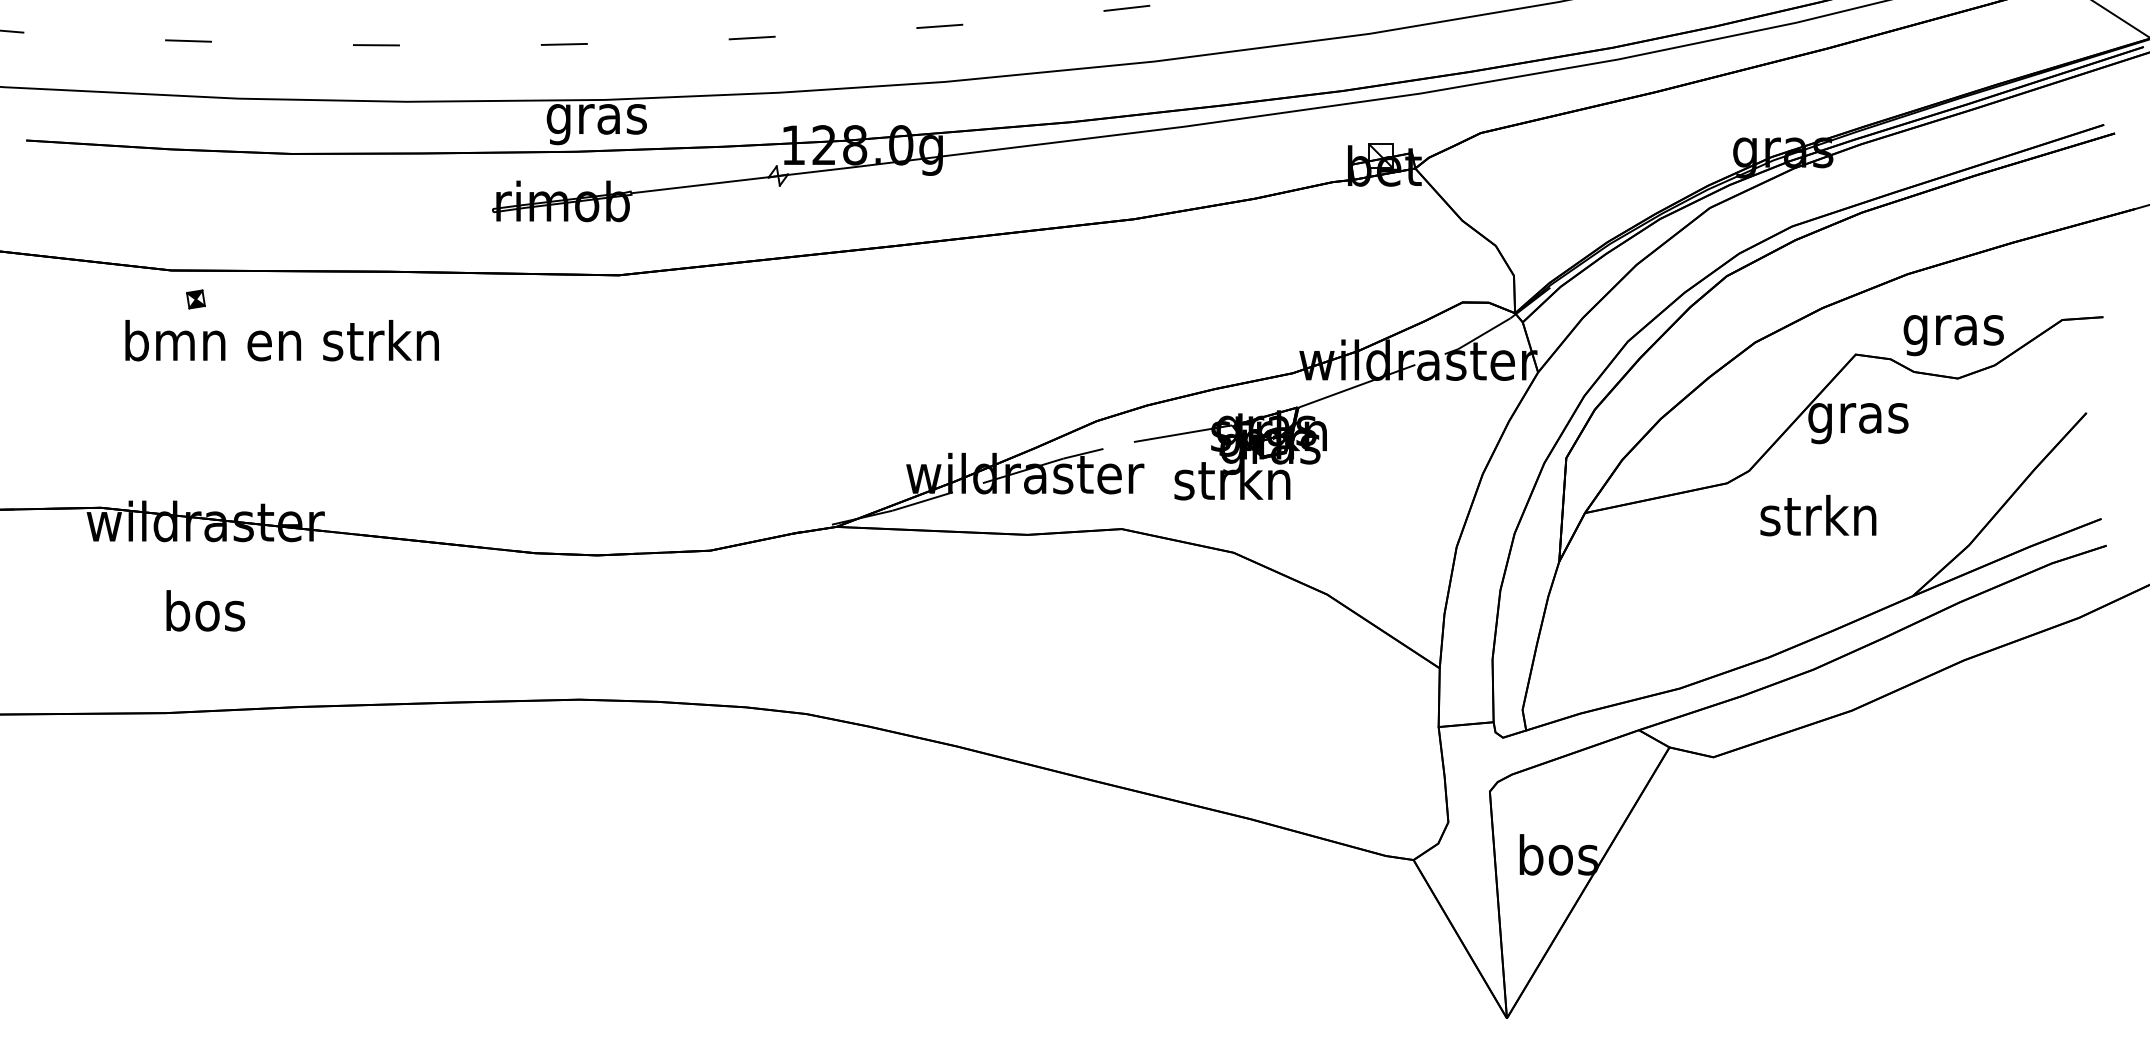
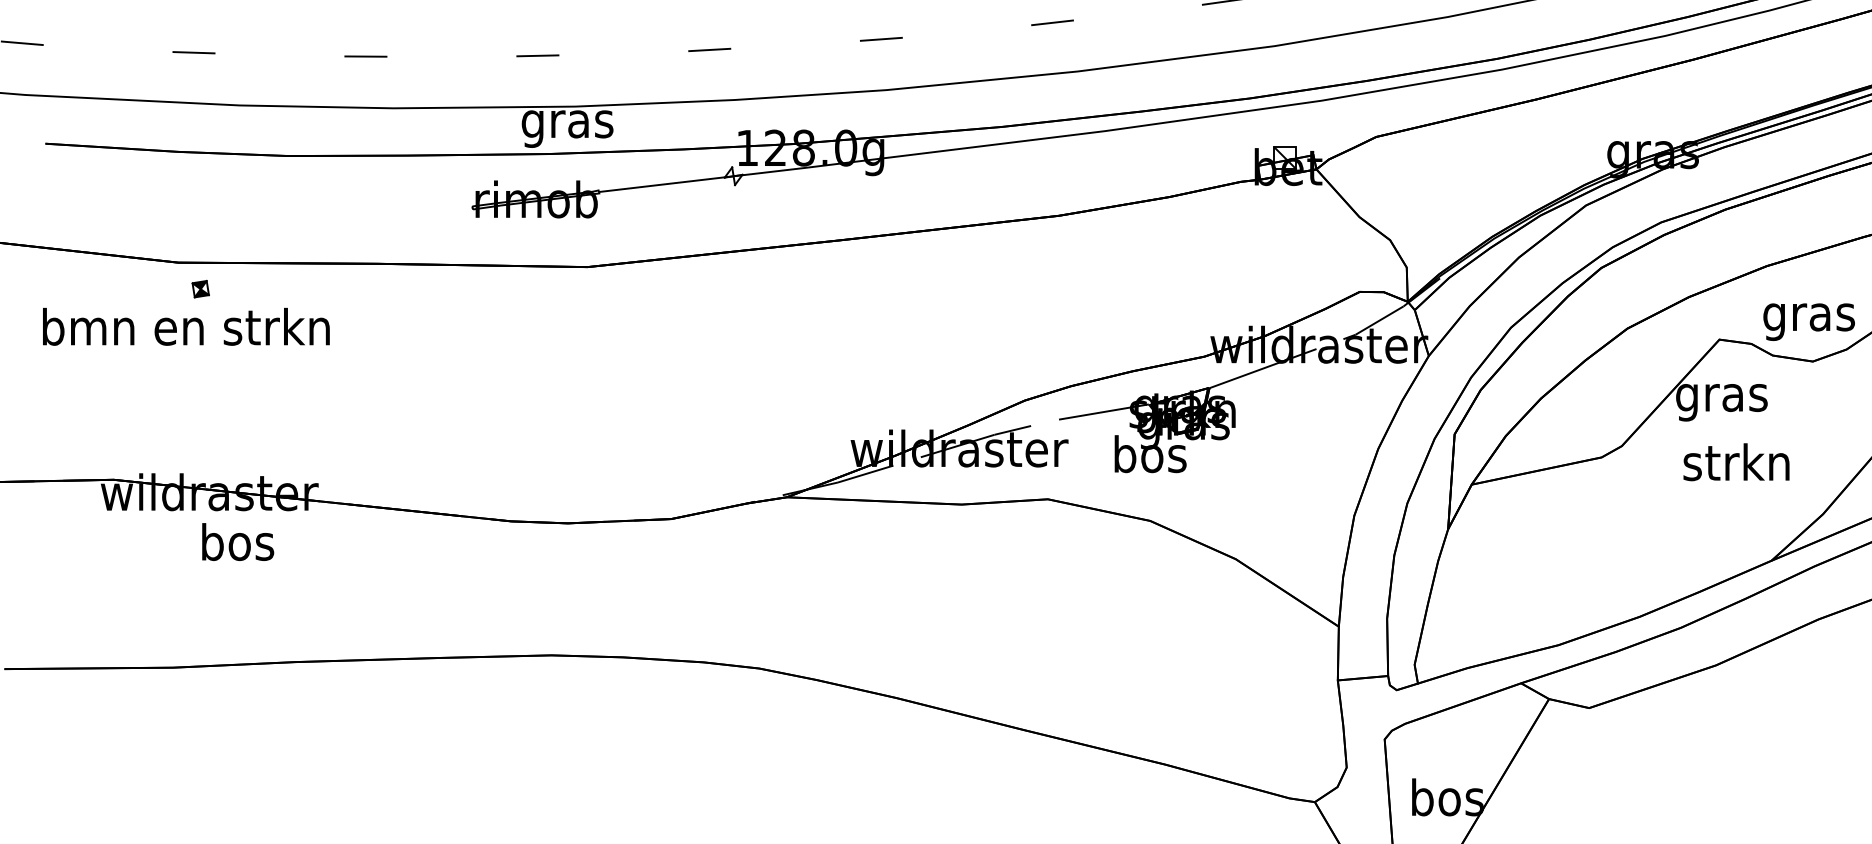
text: (281, 340) -> (185, 326), moved
text: (1232, 479) -> (1149, 453), strkn -> bos
text: (1818, 515) -> (1736, 462), moved
text: (205, 610) -> (237, 541), moved

